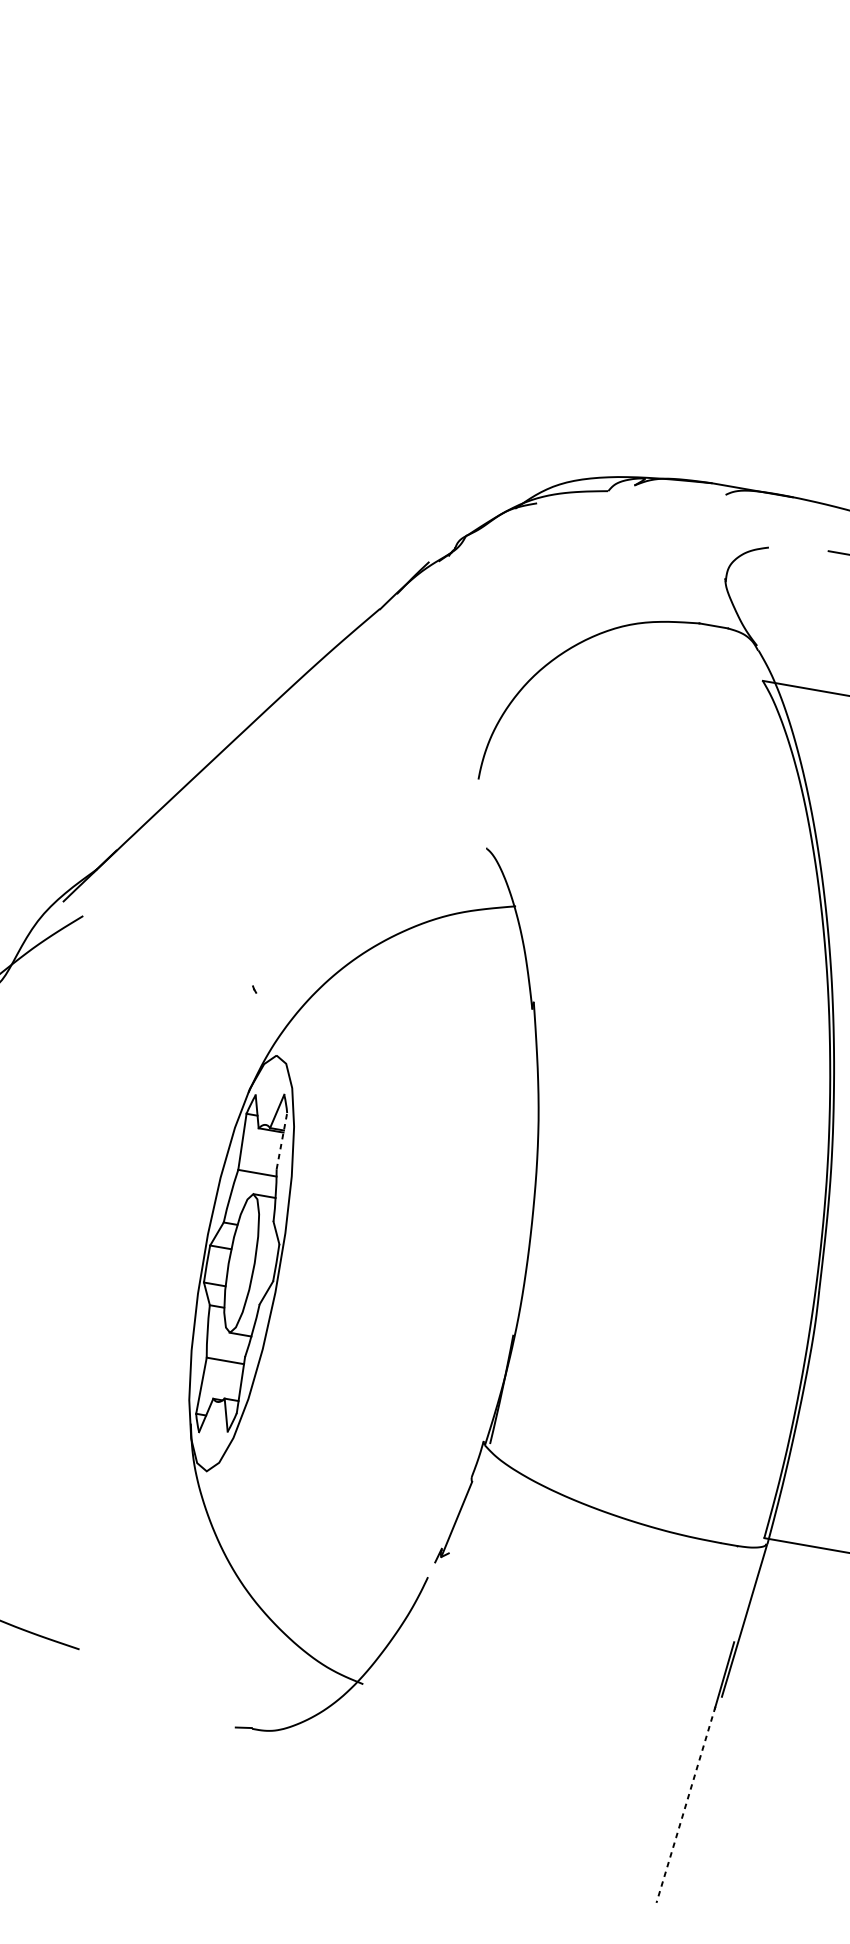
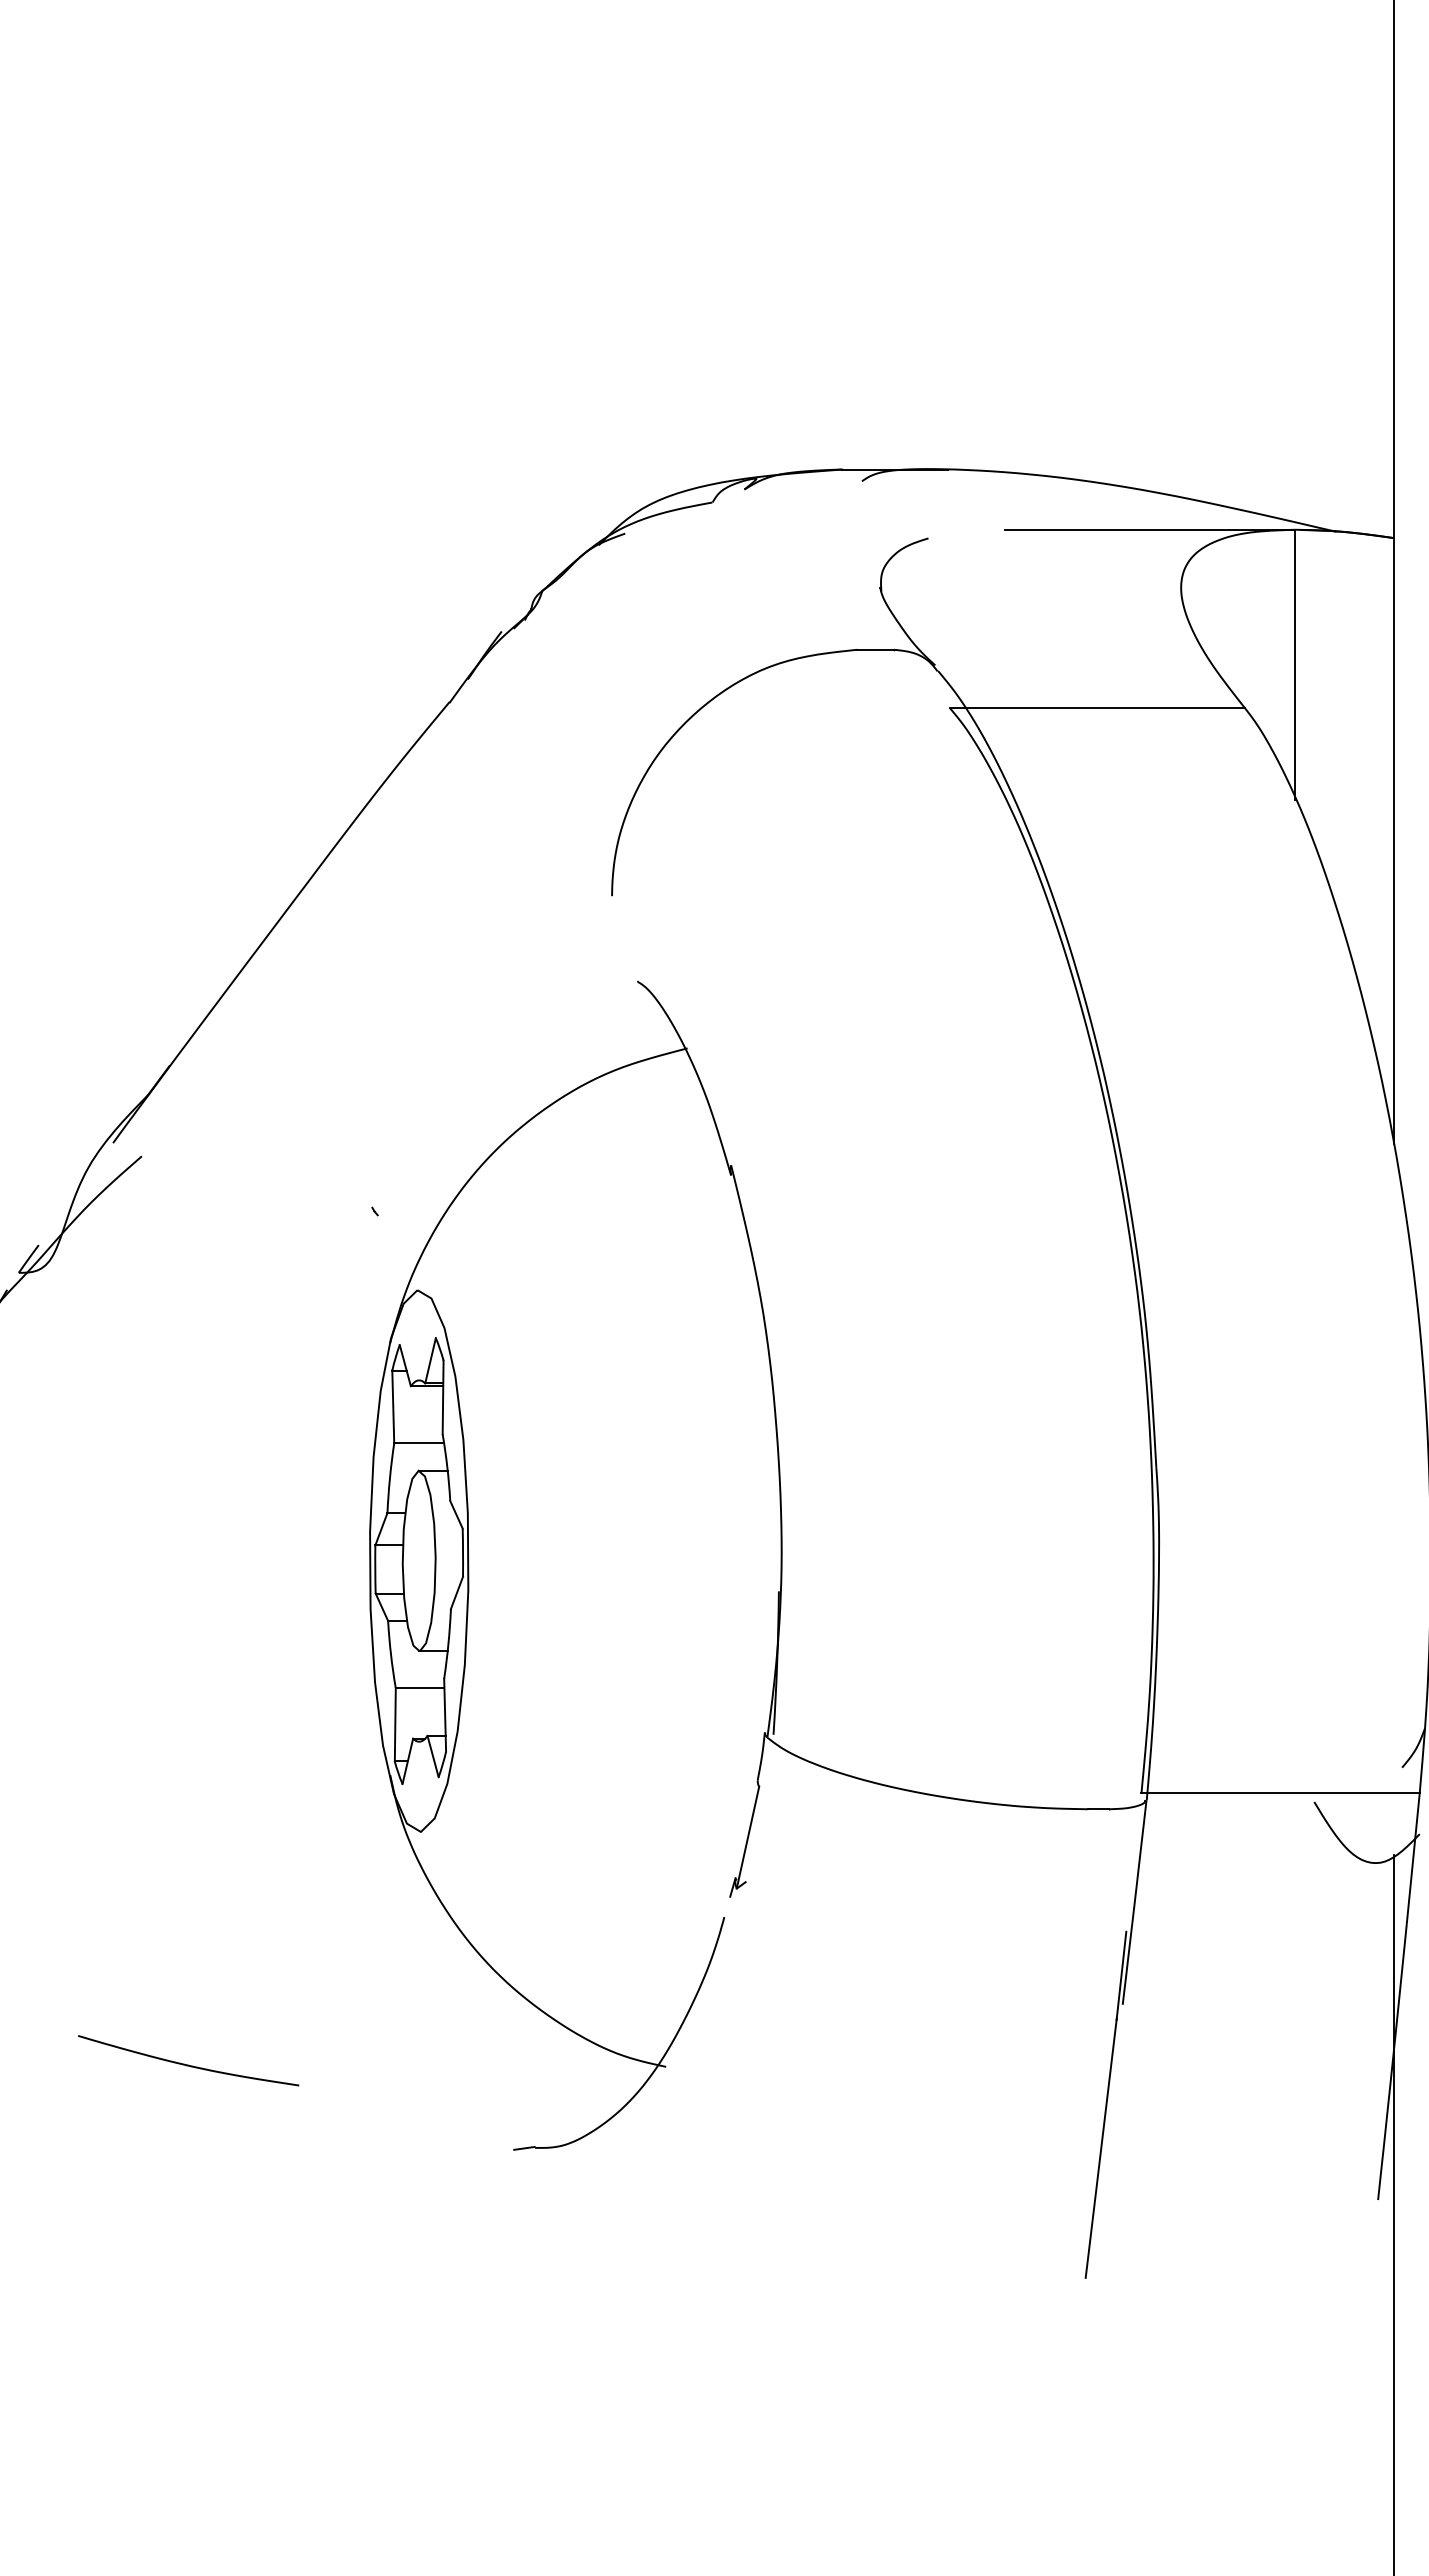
line: (282, 1141) -> (443, 1397), dashed -> solid
line: (686, 1805) -> (1101, 2148), dashed -> solid

